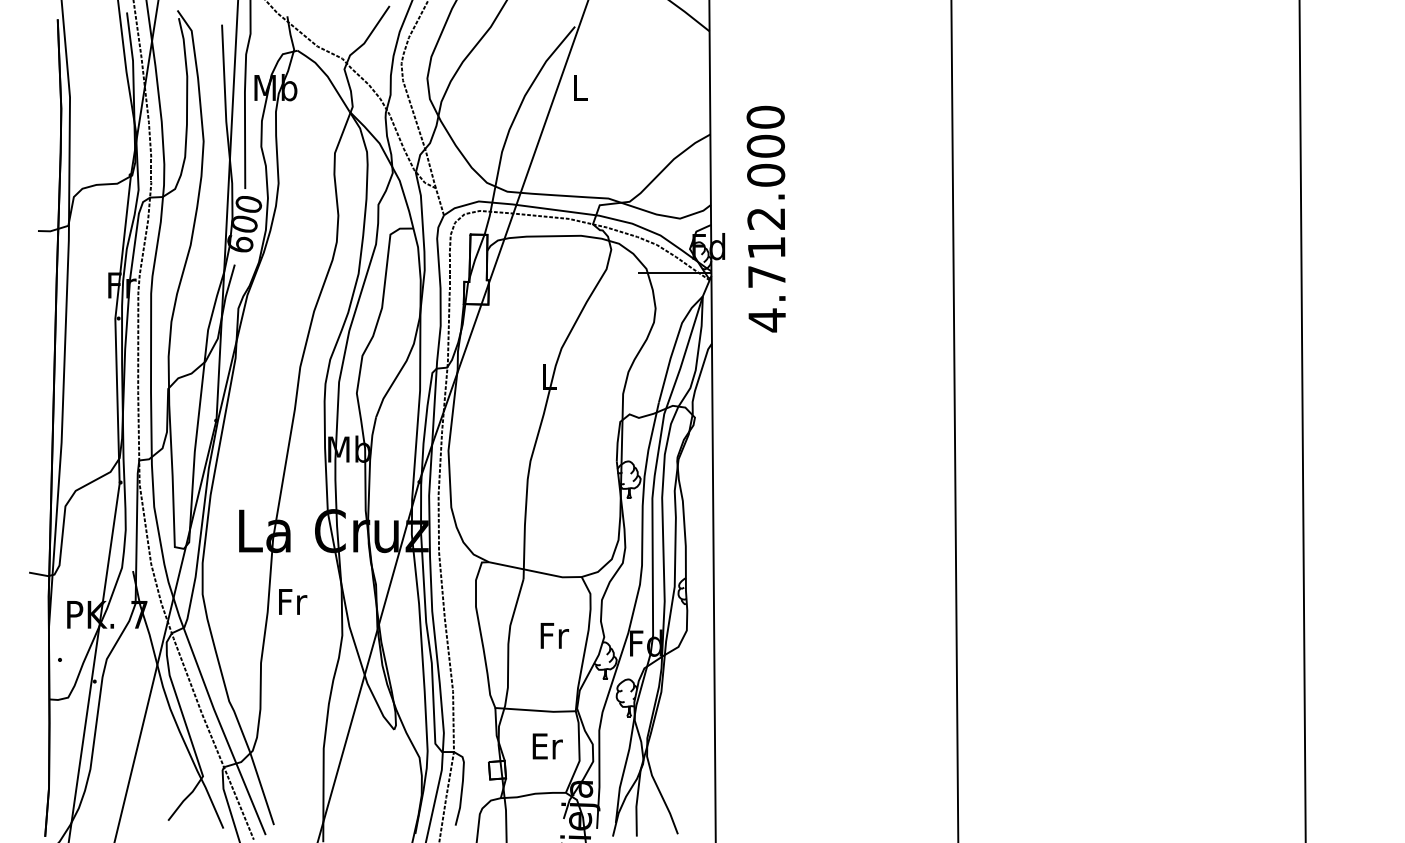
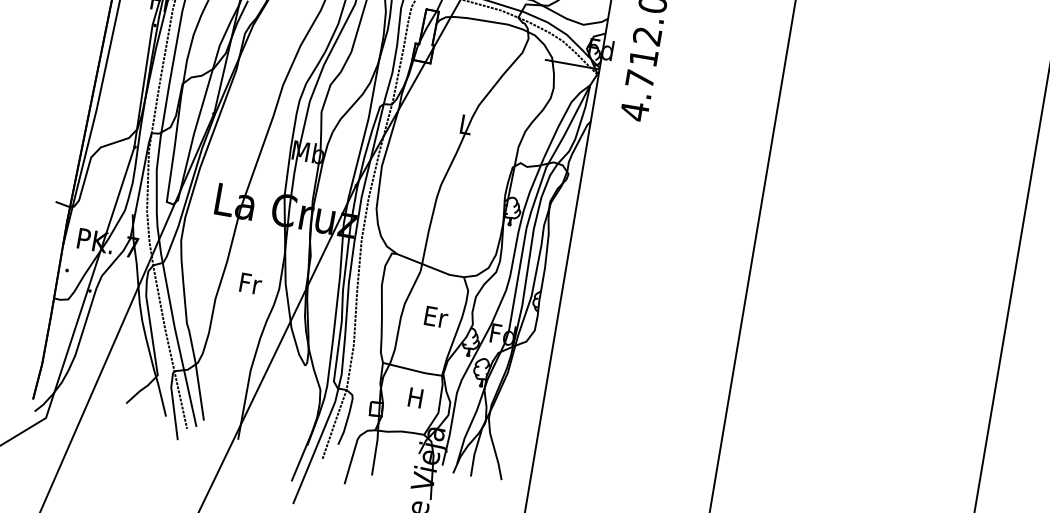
text: (293, 601) -> (251, 283), moved
text: (554, 635) -> (436, 316), Fr -> Er
text: (547, 746) -> (416, 398), Er -> H

